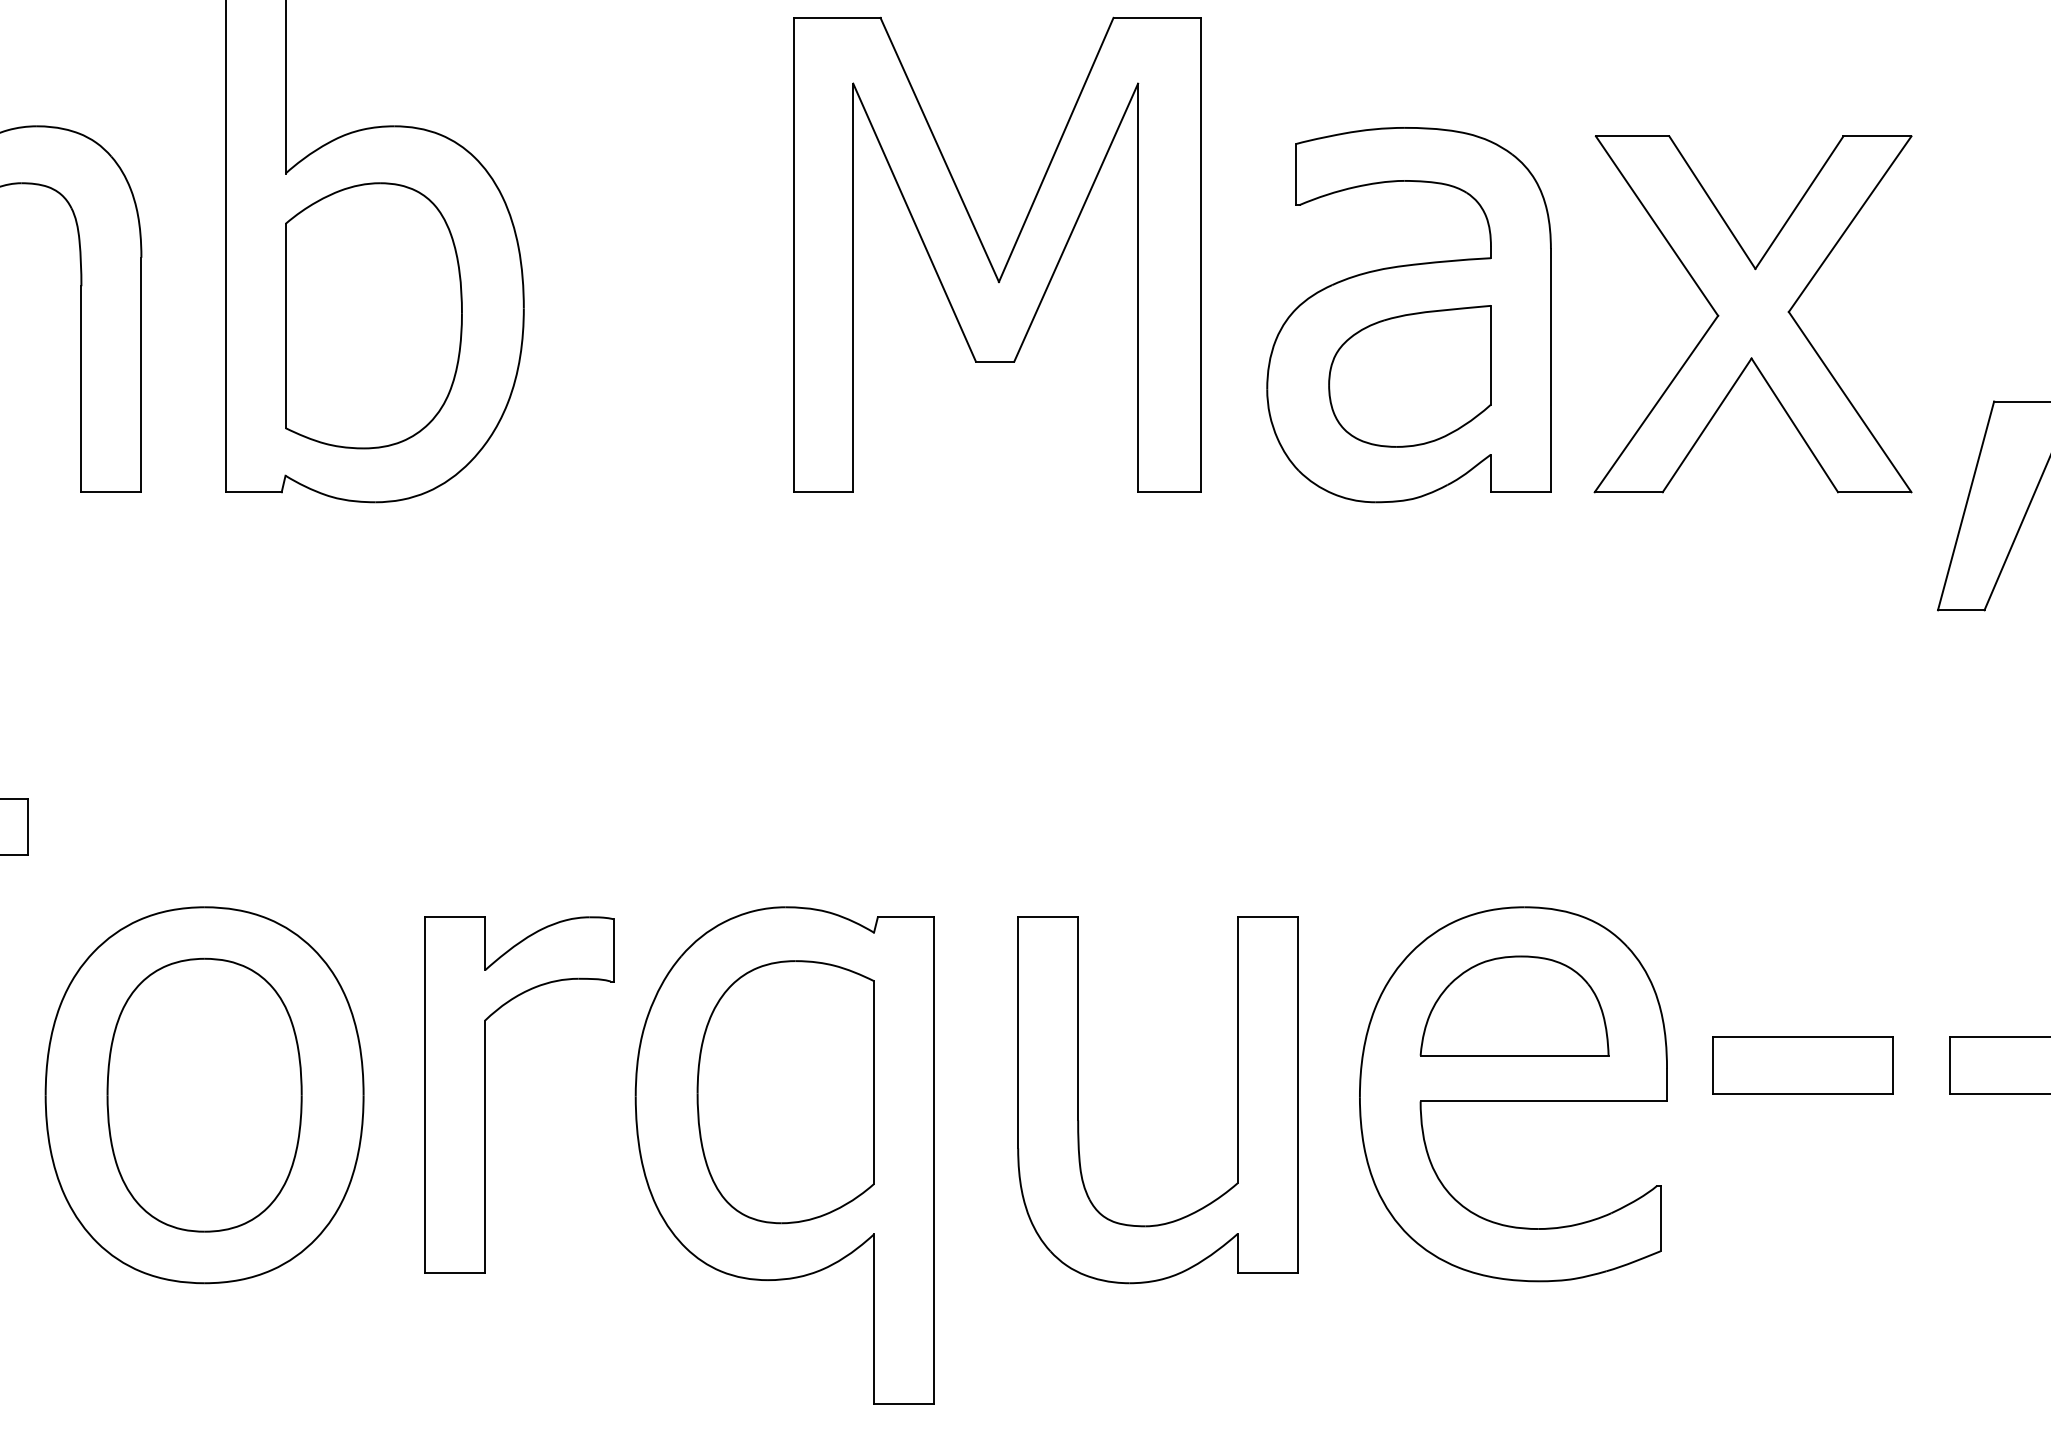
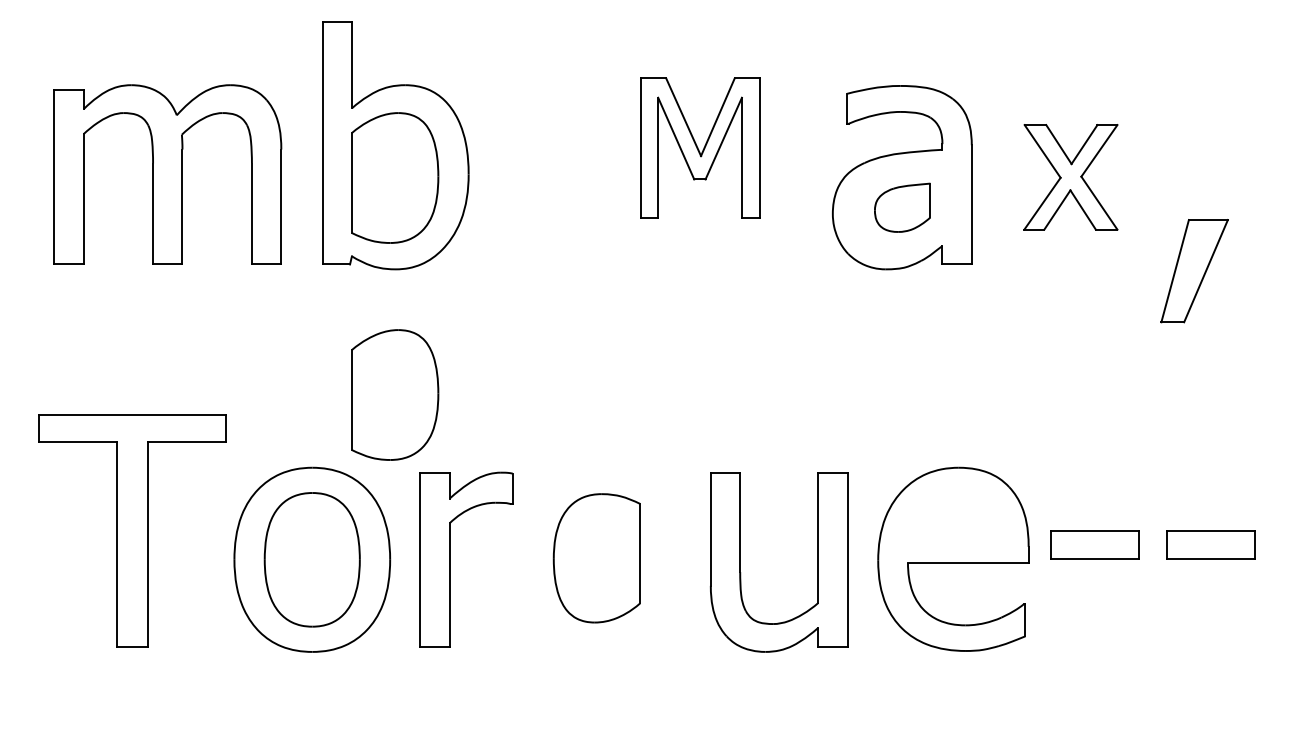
part: (997, 253) -> (700, 147), size x0.6
part: (1752, 314) -> (1070, 177), size x0.6
part: (1409, 375) -> (902, 207), size x0.7
part: (374, 757) -> (395, 394), added
part: (1513, 1004) -> (953, 515), removed
part: (784, 1153) -> (596, 588), removed

